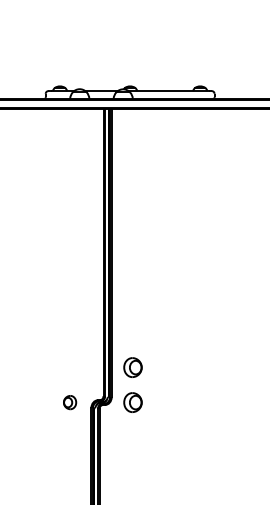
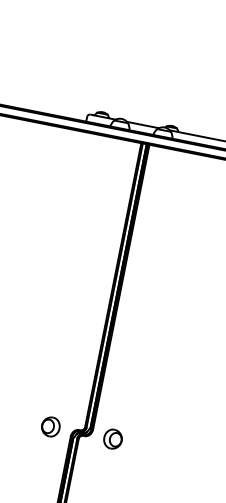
part: (132, 367) -> (119, 404), removed
part: (69, 402) -> (50, 426), size x1.43

